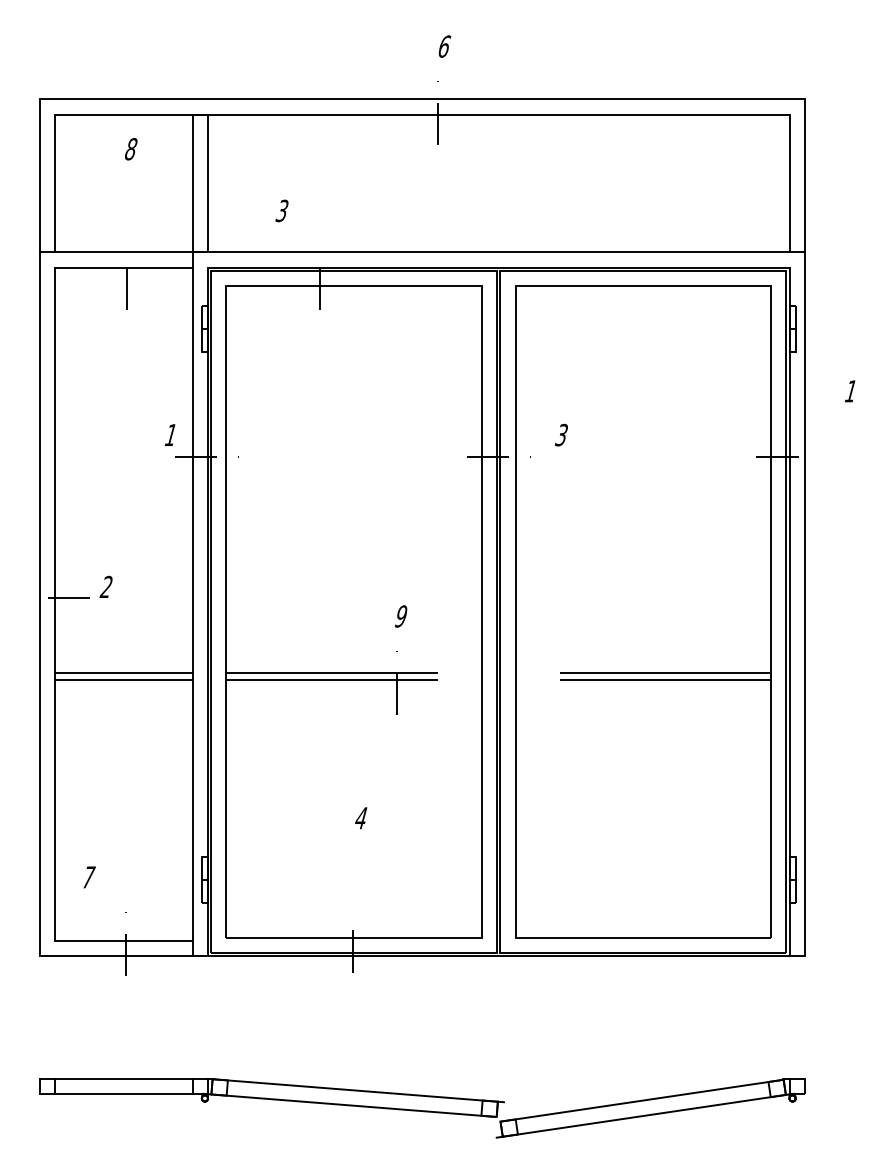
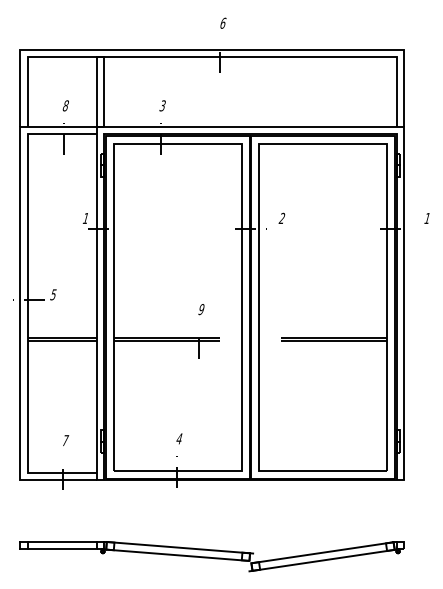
text: (130, 148) -> (65, 105), moved
text: (281, 210) -> (162, 105), moved
text: (849, 391) -> (426, 218), moved
text: (560, 437) -> (281, 219), 3 -> 2
text: (106, 586) -> (53, 294), 2 -> 5
text: (361, 817) -> (179, 438), moved
text: (90, 877) -> (66, 440), moved

